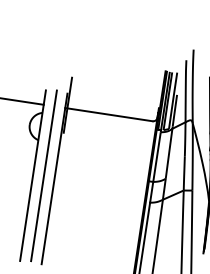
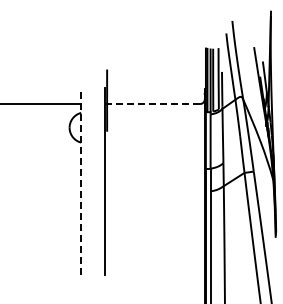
line: (108, 115) -> (152, 104), solid -> dashed
line: (33, 174) -> (81, 180), solid -> dashed
line: (44, 175) -> (93, 179), removed

